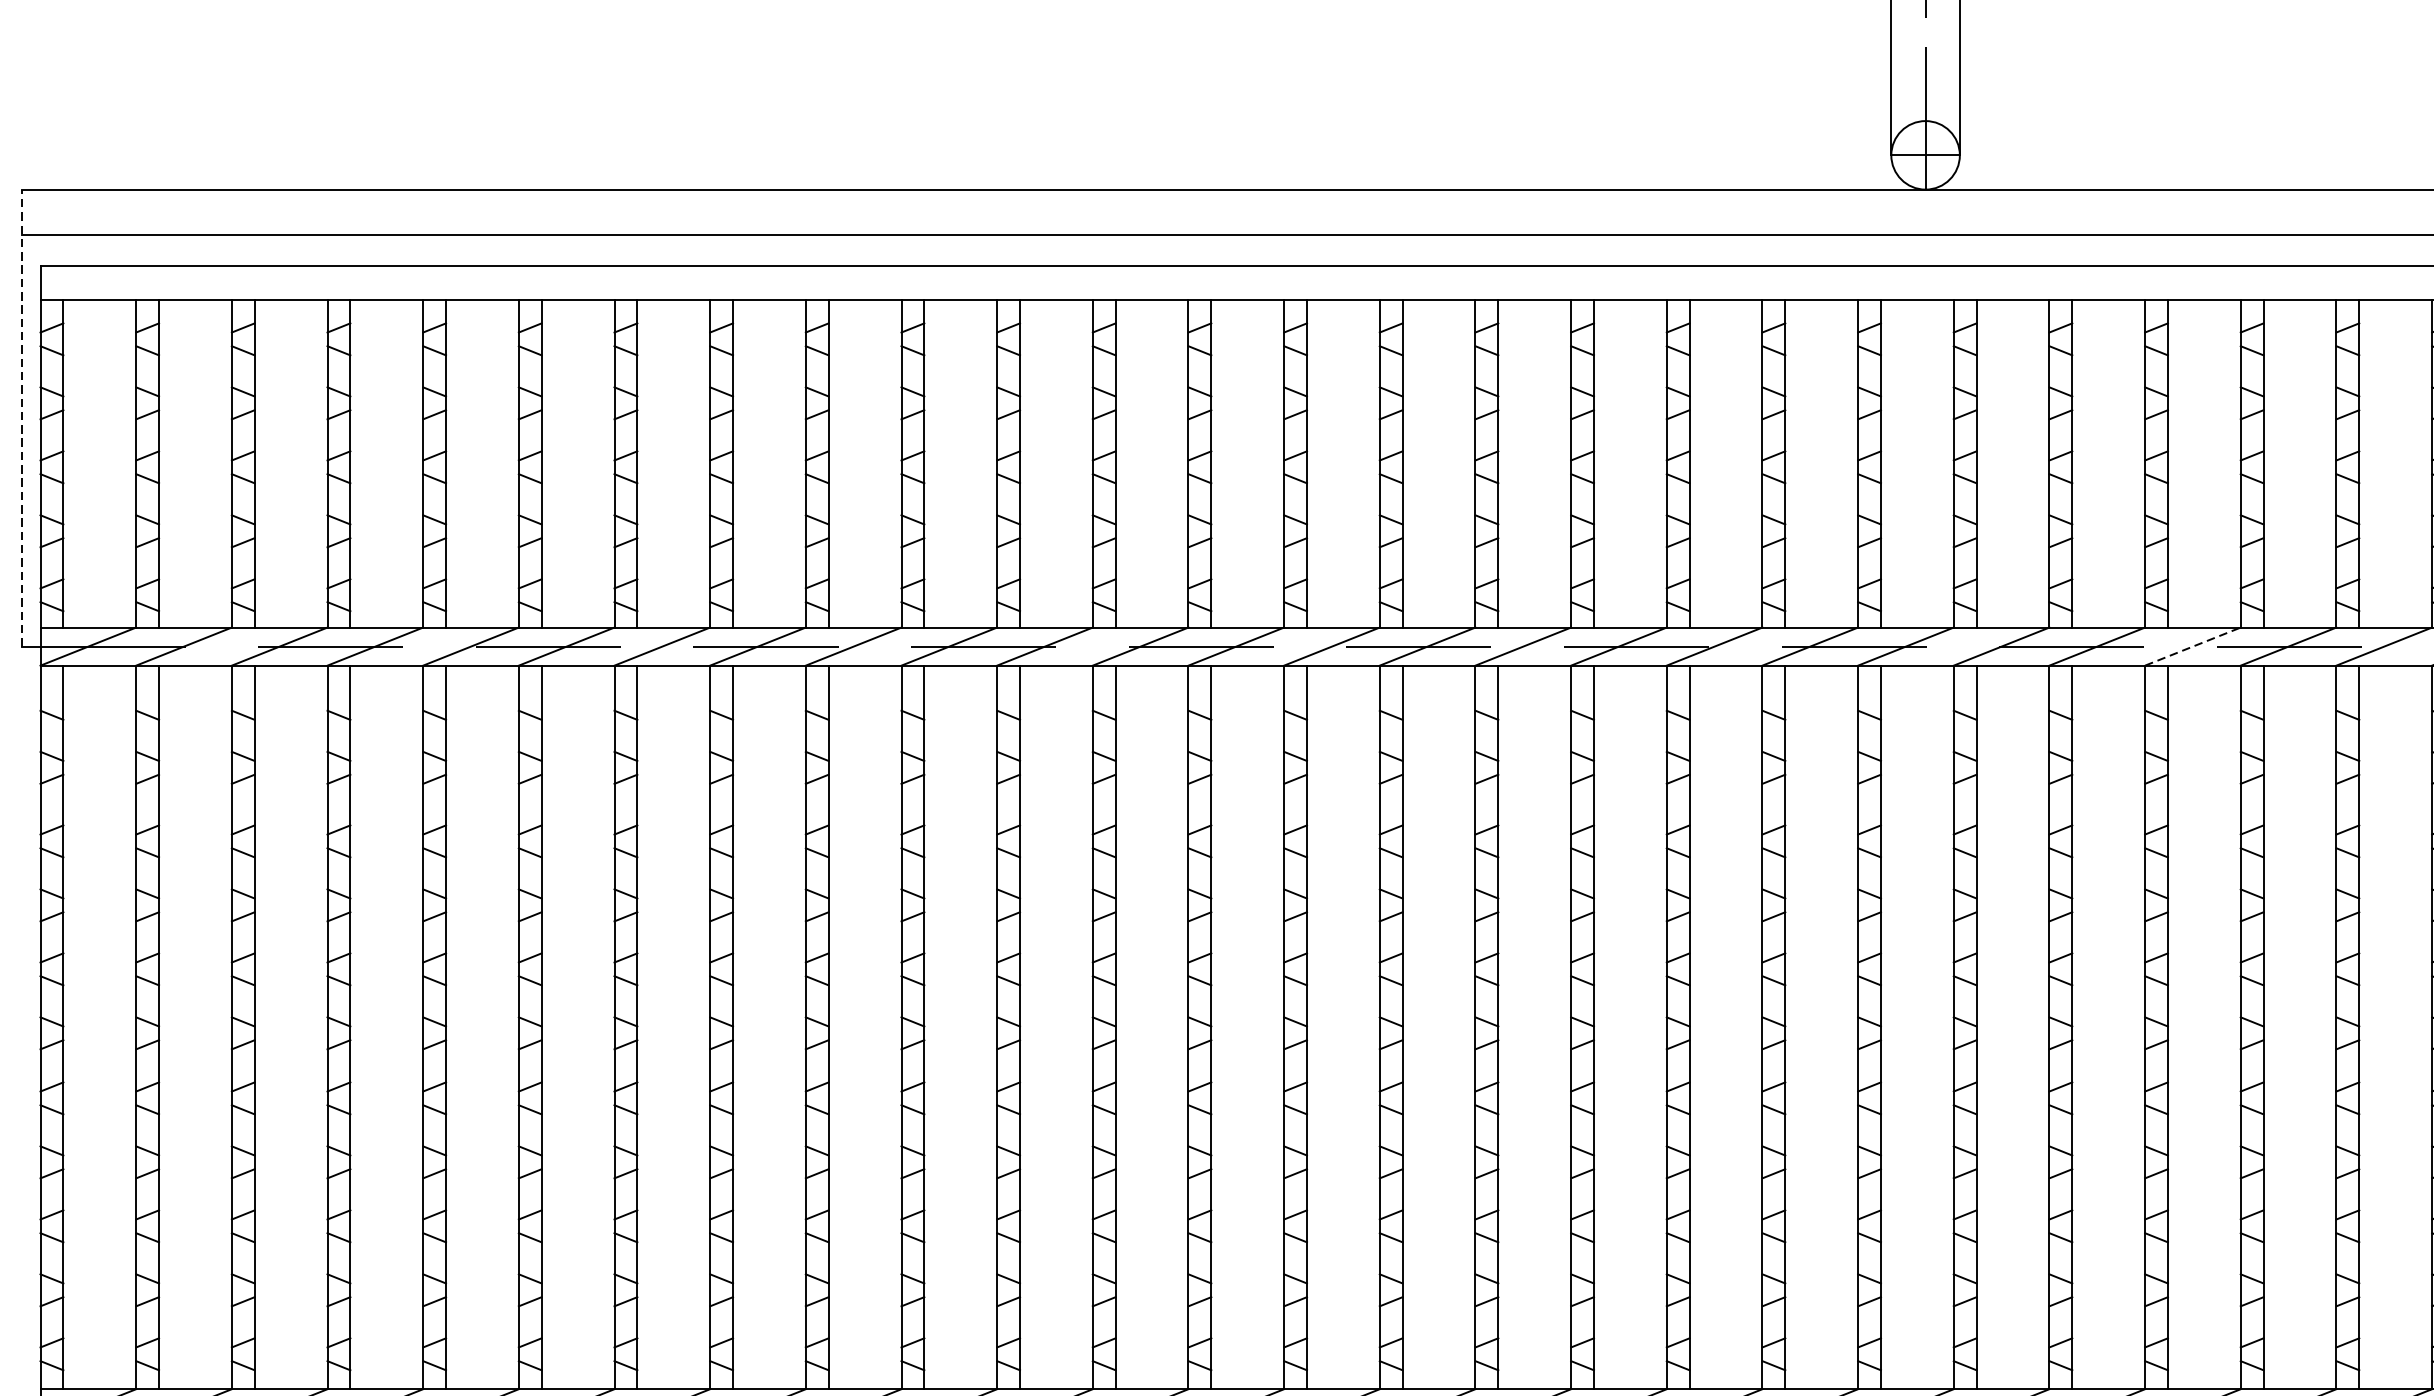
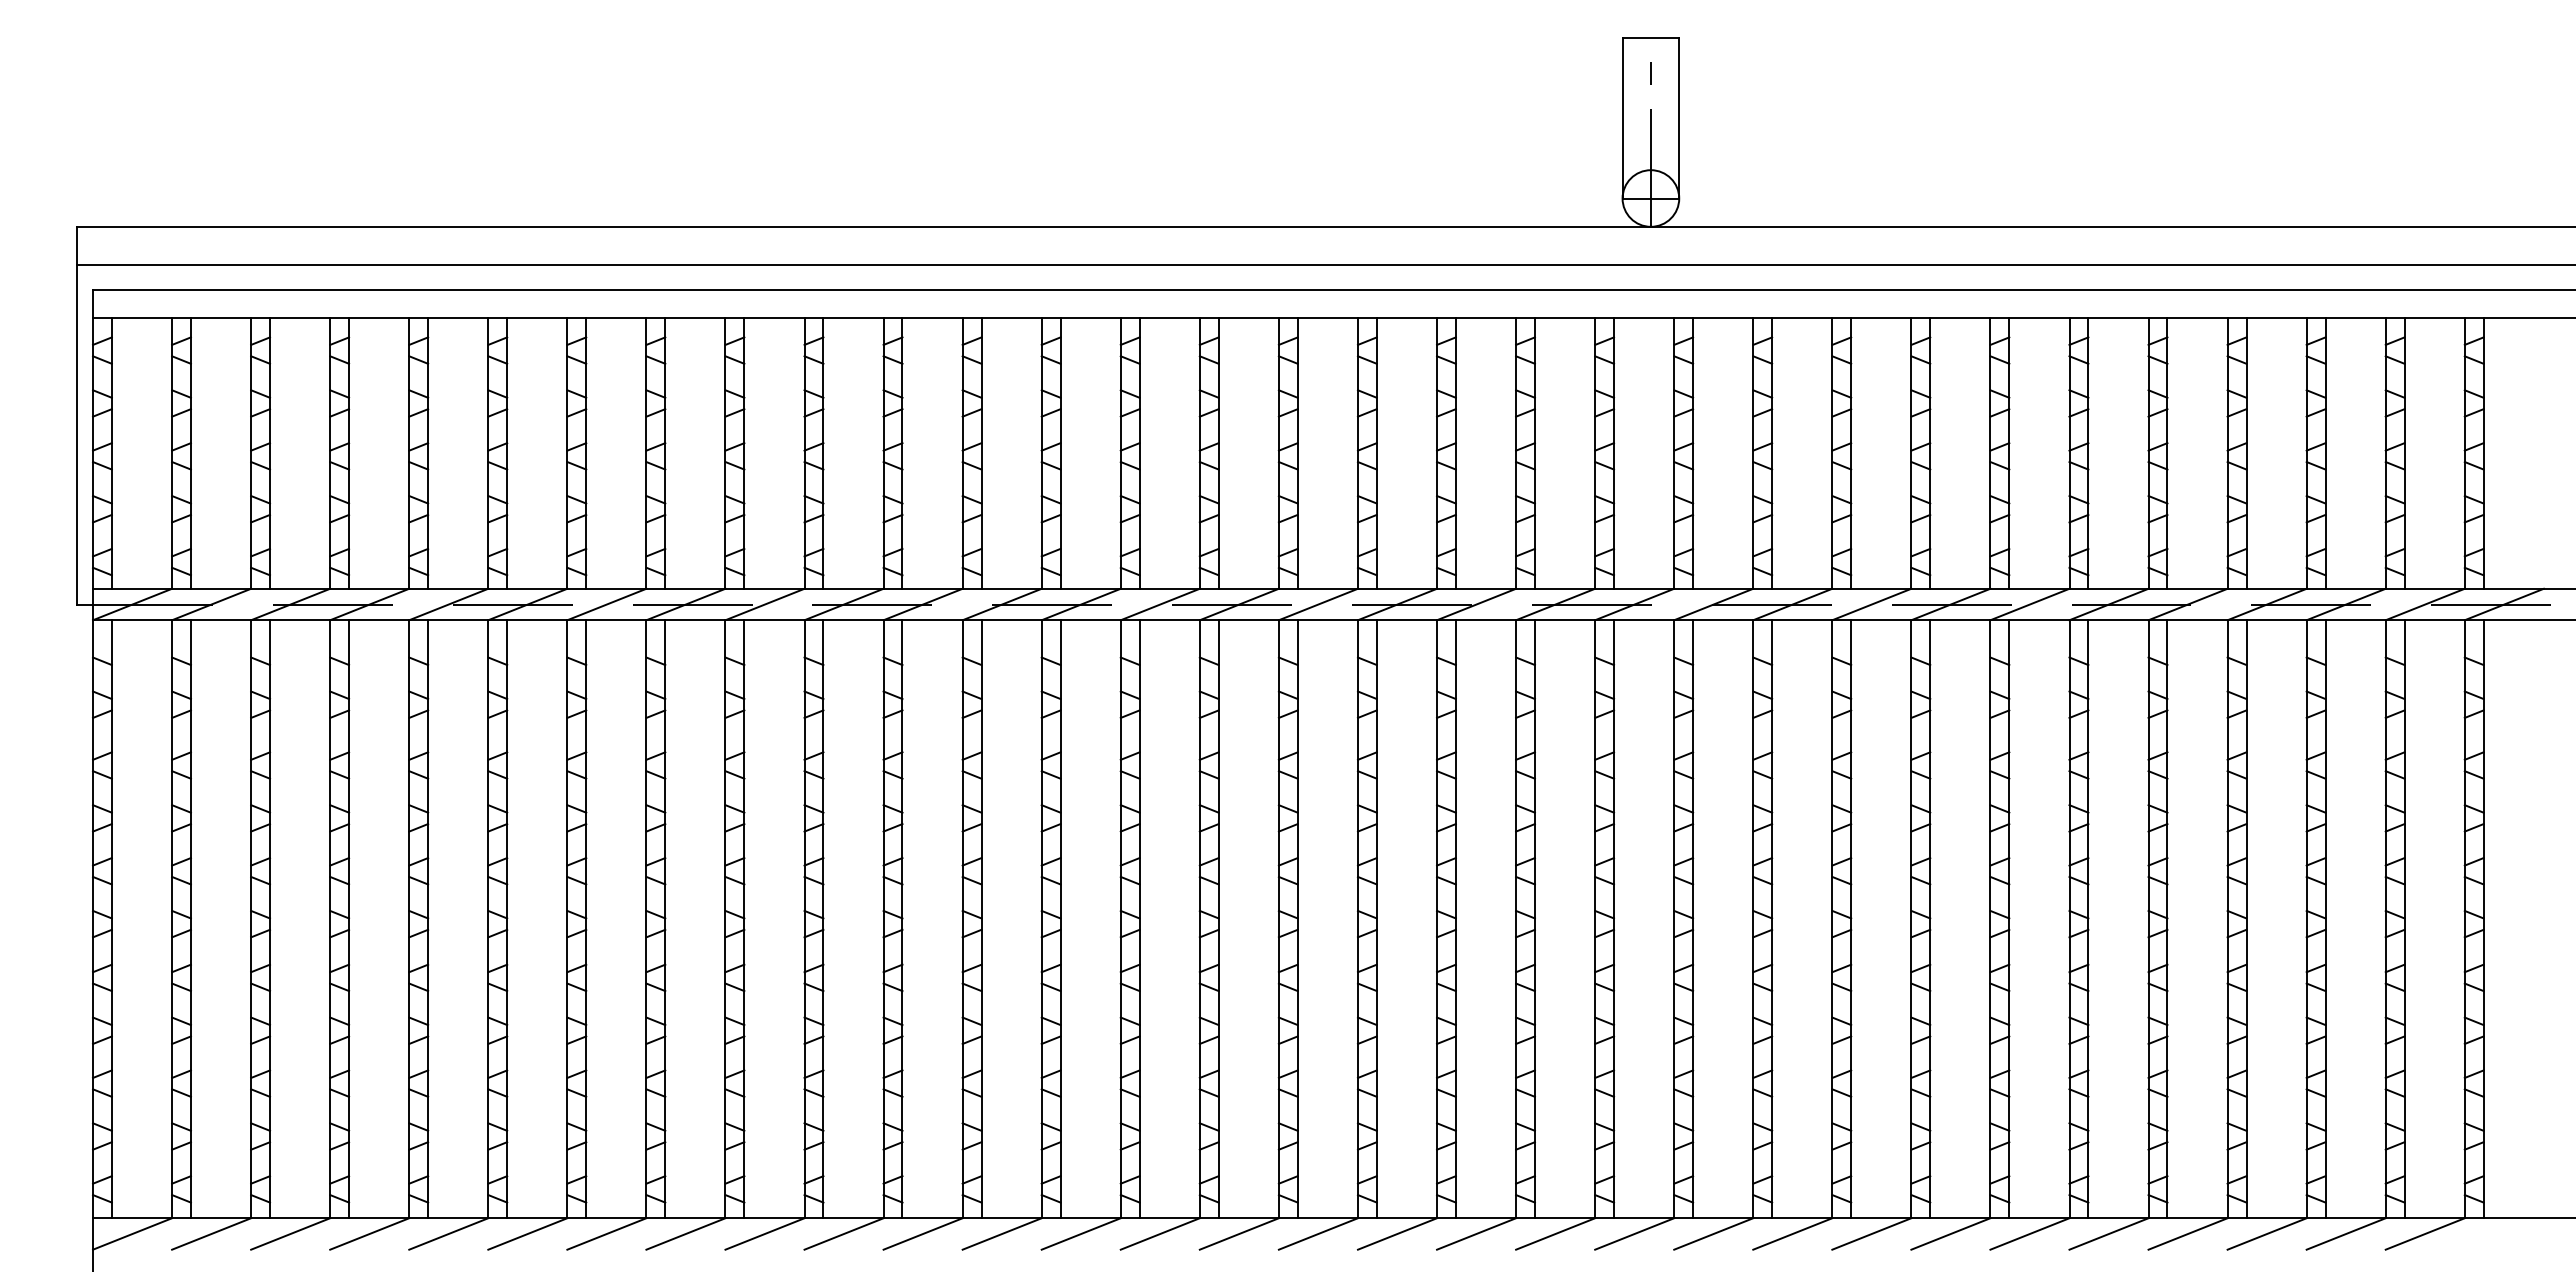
line: (21, 417) -> (77, 415), dashed -> solid
line: (2192, 646) -> (1871, 604), dashed -> solid

